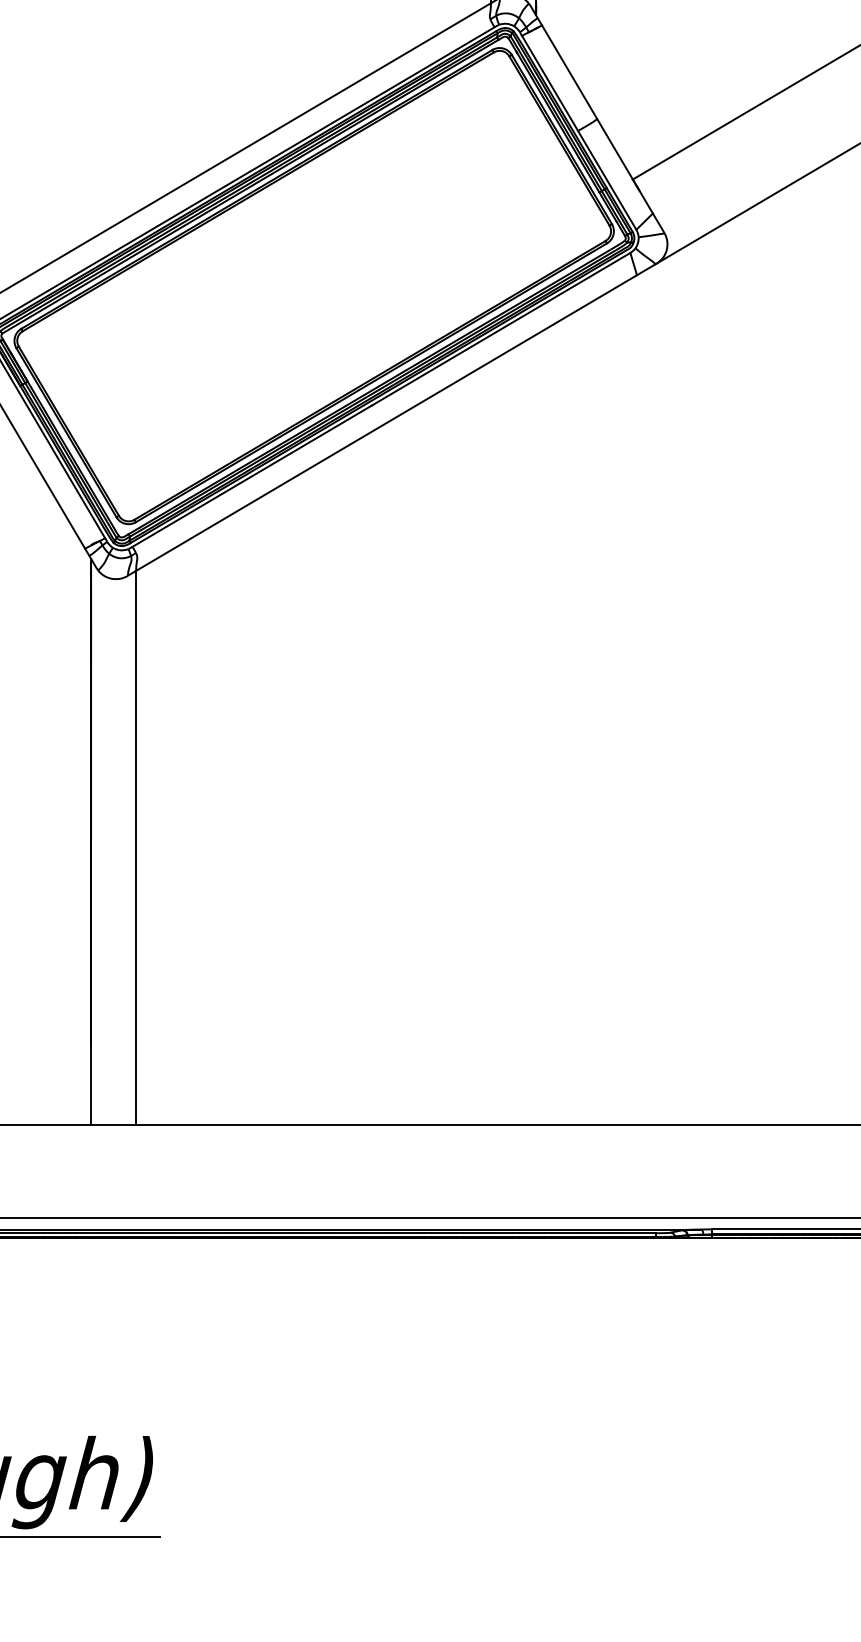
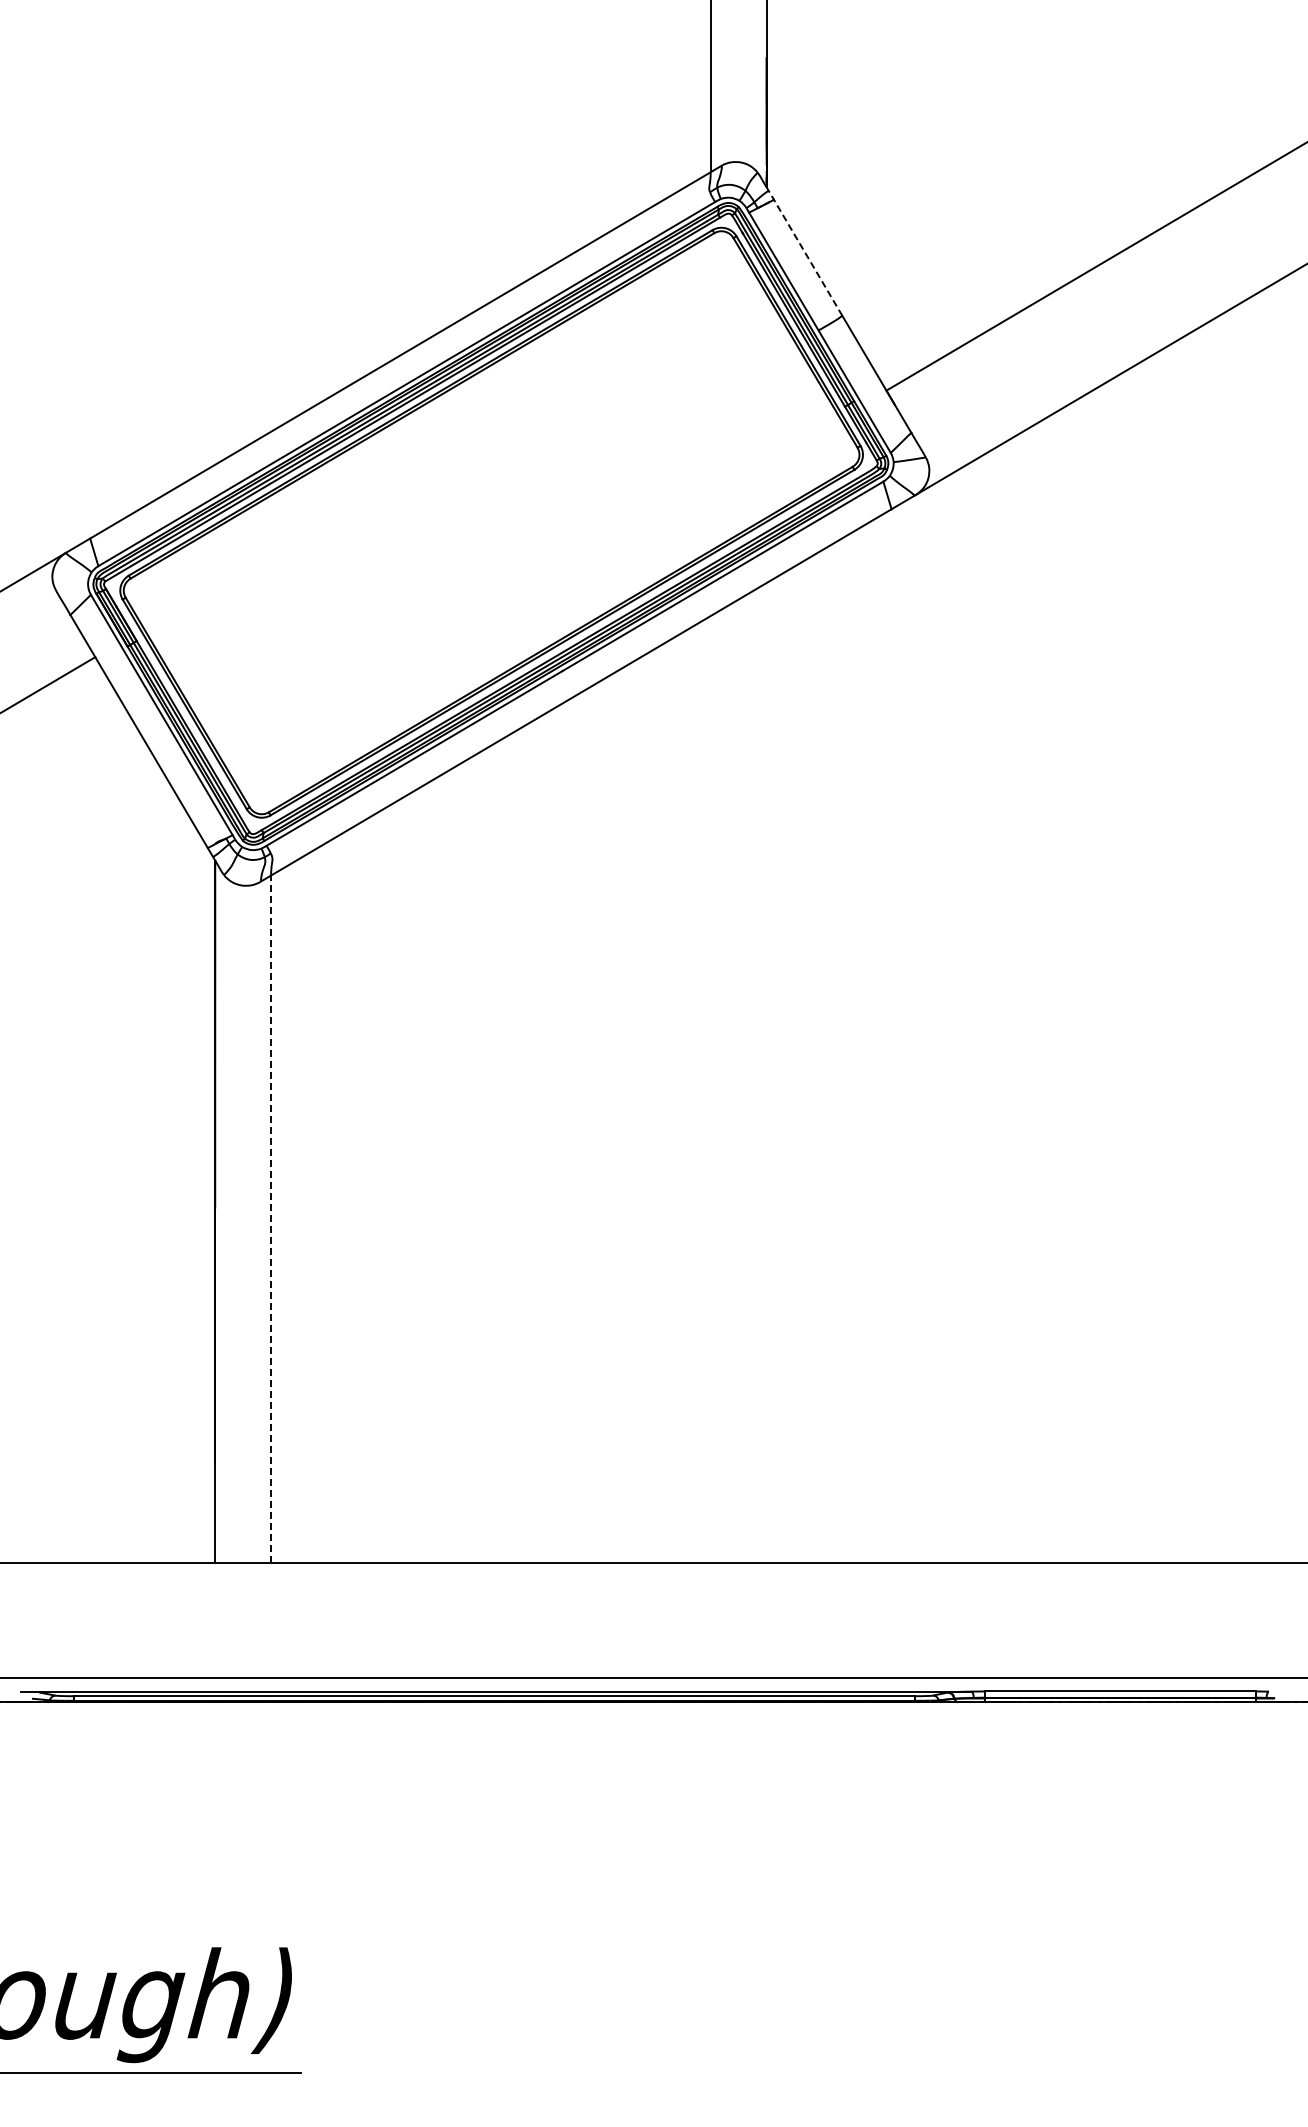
line: (566, 67) -> (804, 251), solid -> dashed
line: (136, 848) -> (271, 1219), solid -> dashed

